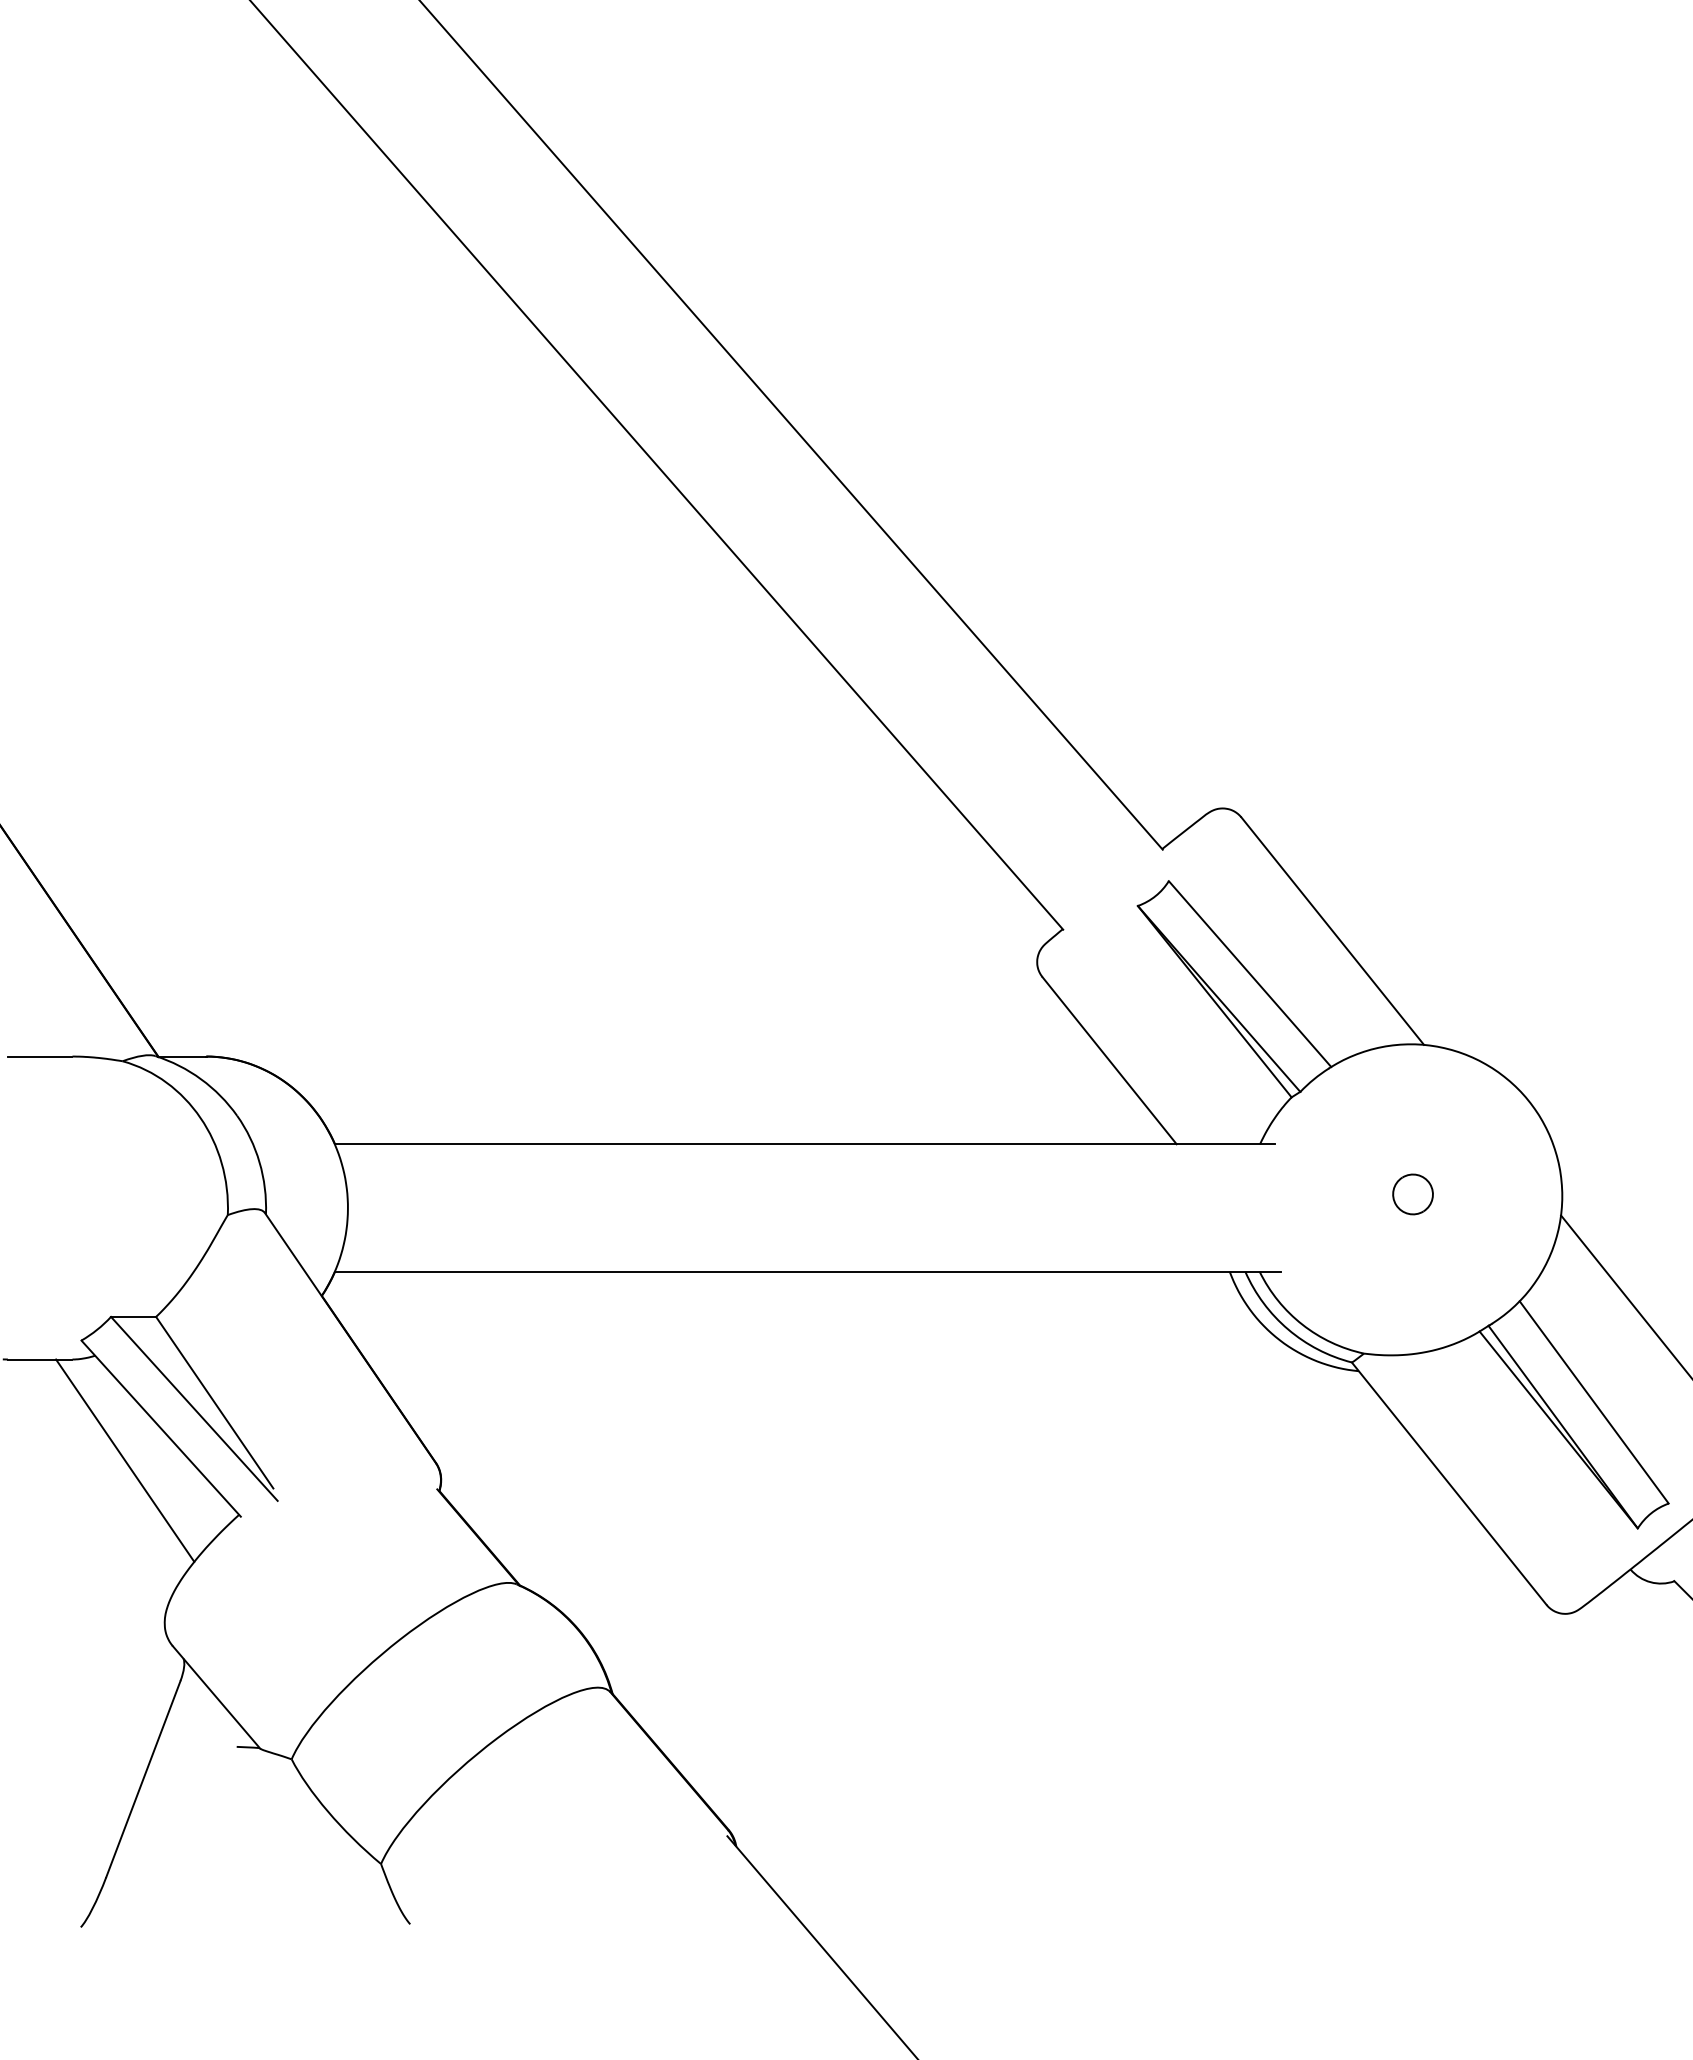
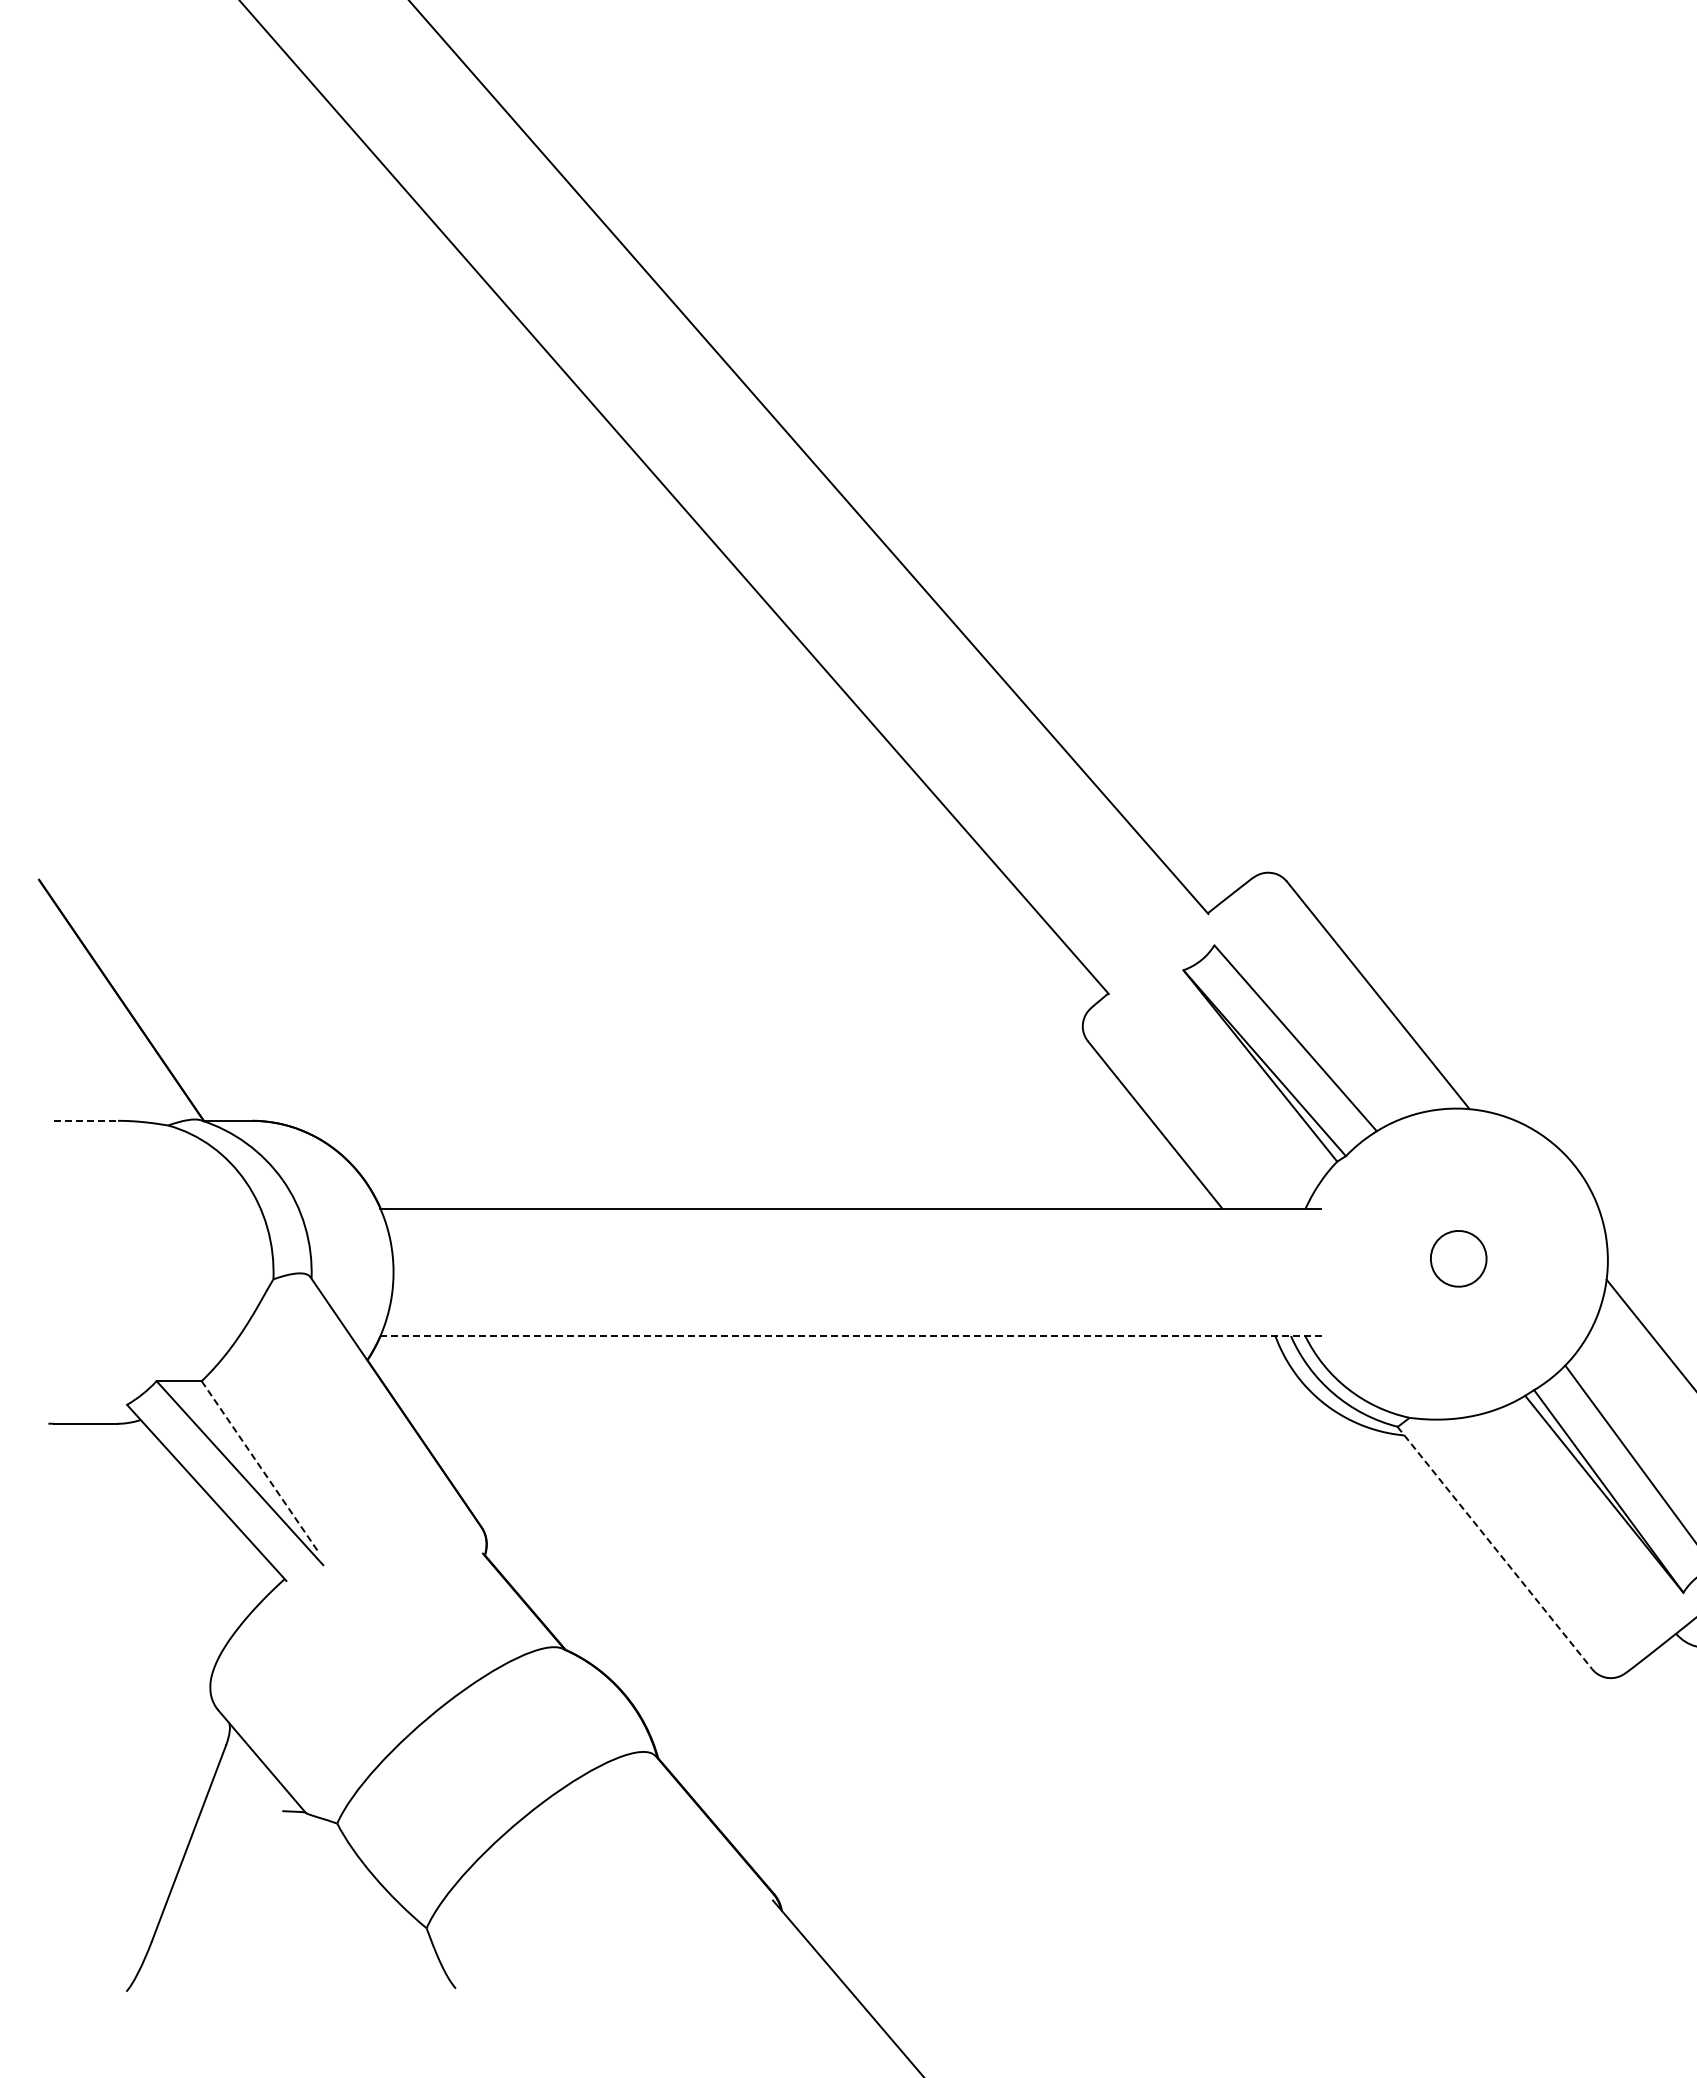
line: (40, 1056) -> (86, 1120), solid -> dashed
part: (1412, 1194) -> (1458, 1258), size x1.4
line: (807, 1272) -> (853, 1336), solid -> dashed
line: (214, 1402) -> (260, 1466), solid -> dashed
line: (124, 1460) -> (170, 1524), removed
line: (1449, 1484) -> (1495, 1548), solid -> dashed

